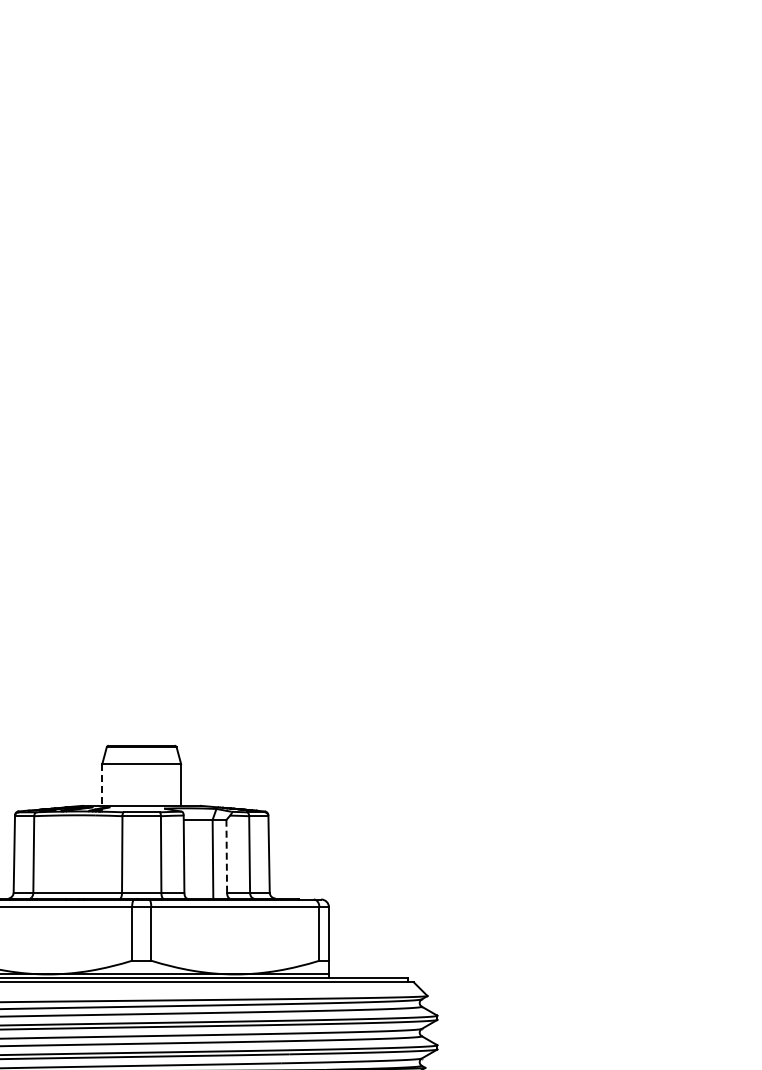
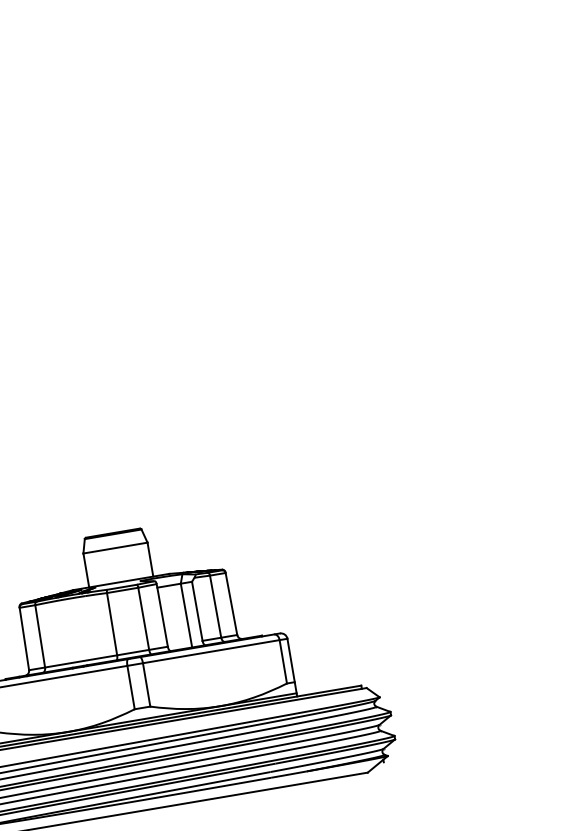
line: (102, 784) -> (86, 570), dashed -> solid
line: (226, 855) -> (196, 610), dashed -> solid

